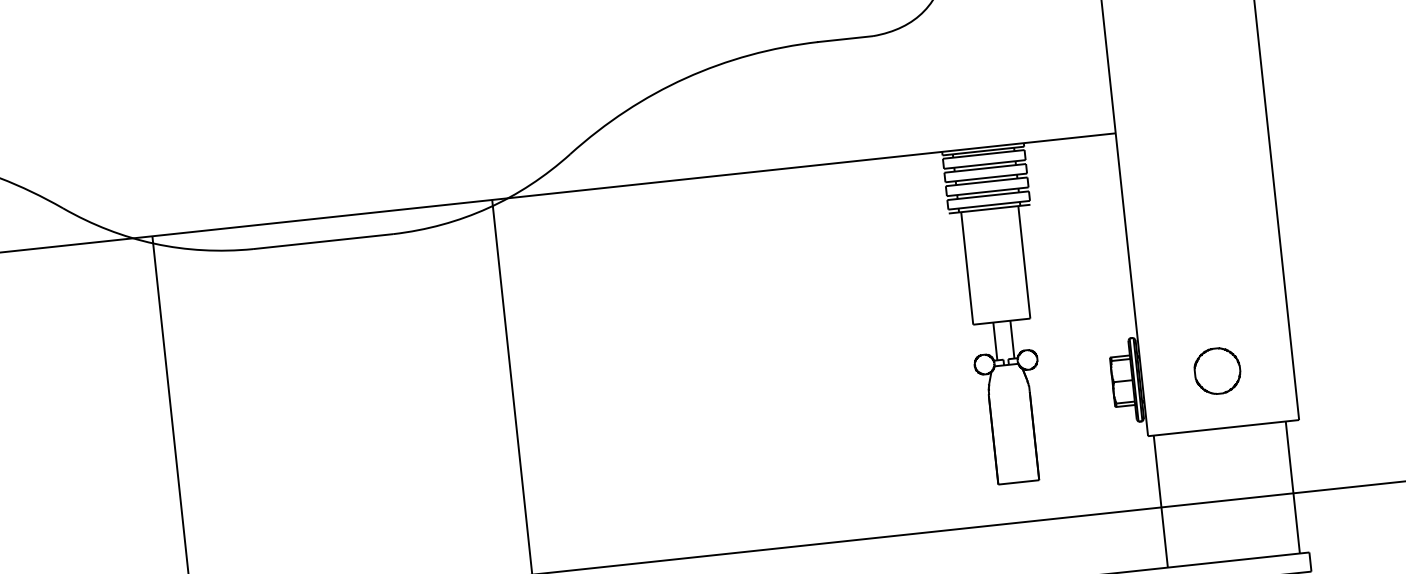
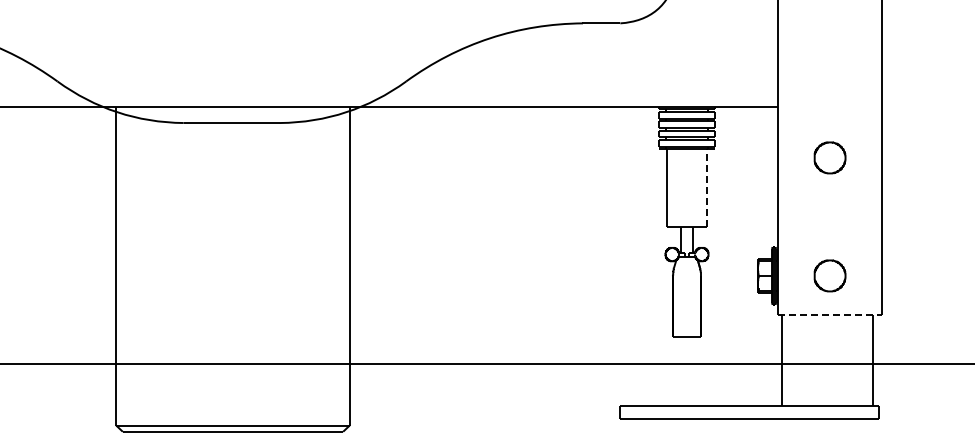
part: (1198, 198) -> (829, 157), added
line: (1024, 263) -> (706, 188), solid -> dashed
line: (1224, 428) -> (830, 315), solid -> dashed

